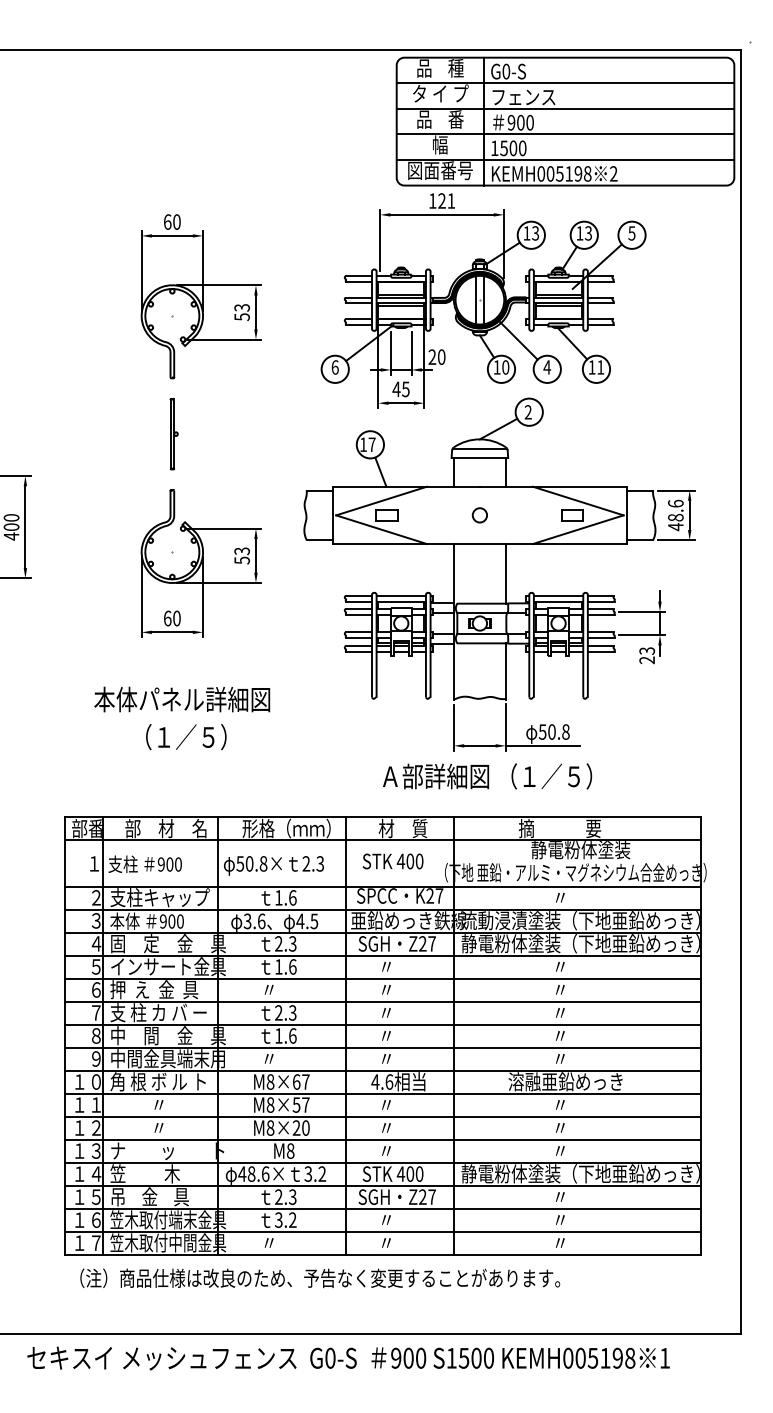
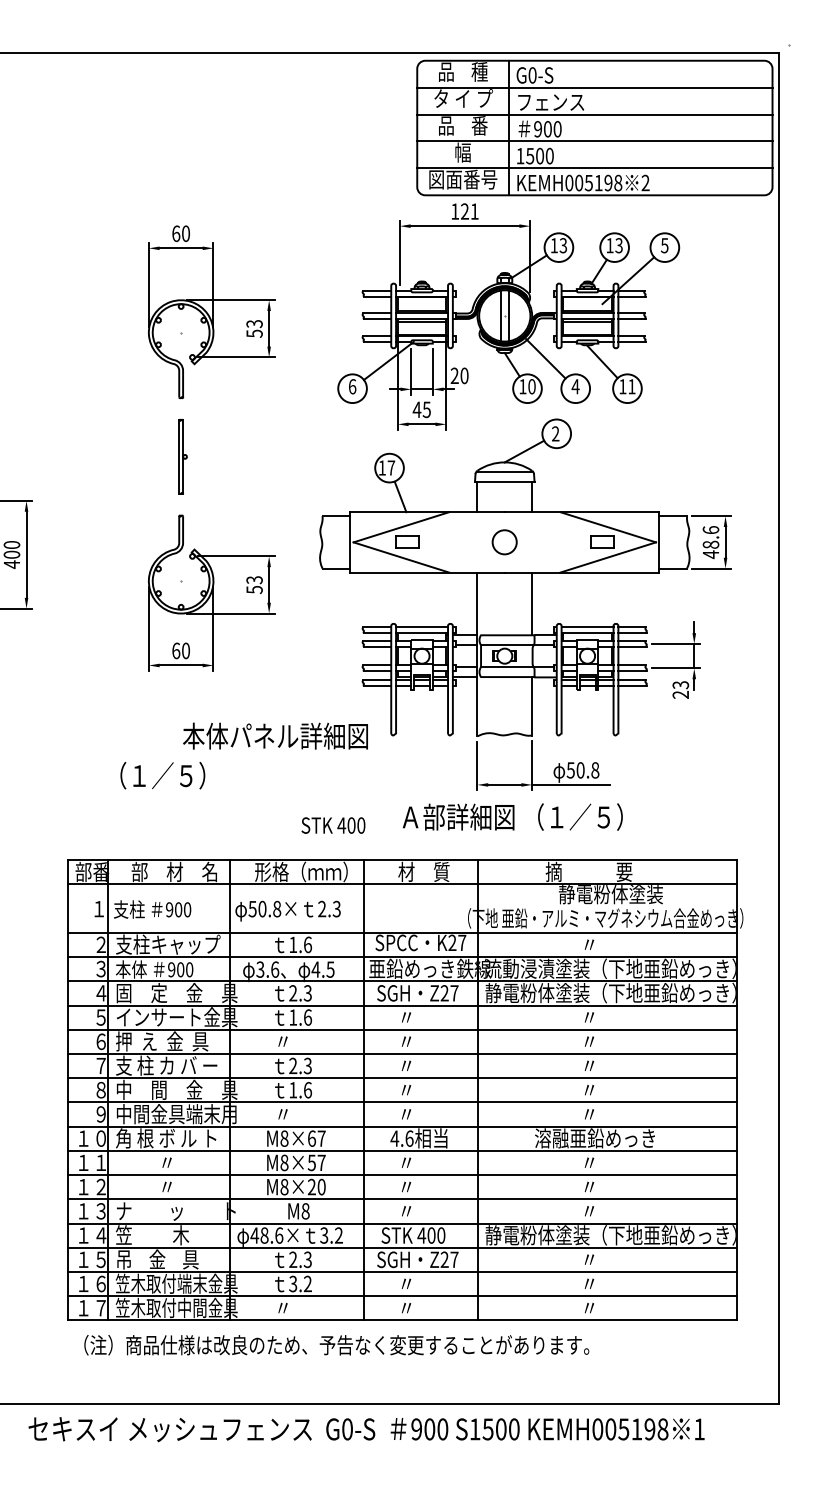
circle: (479, 515) -> (504, 542), size x1.6
text: (182, 698) -> (275, 735), moved
text: (185, 736) -> (162, 775), moved
text: (393, 861) -> (333, 825), moved

